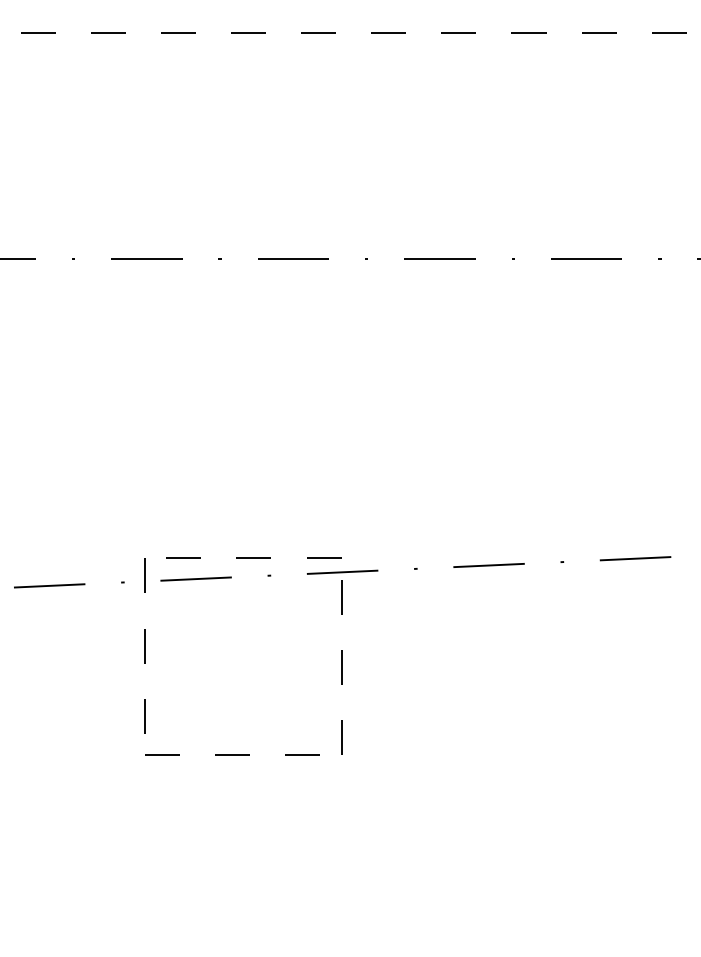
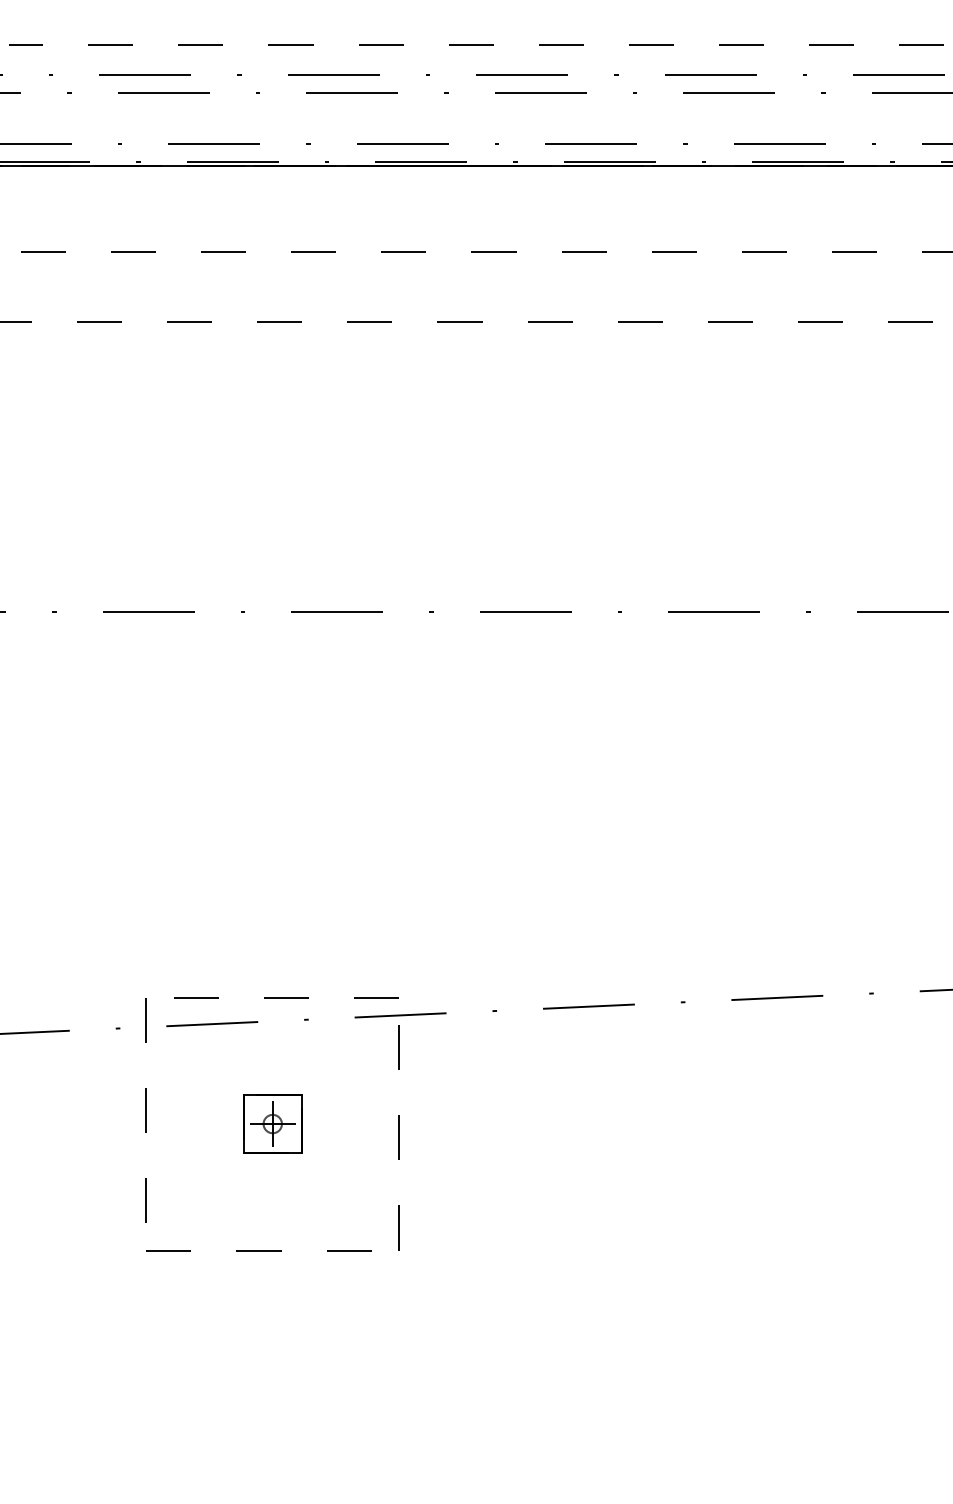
part: (242, 656) -> (272, 1123), added

